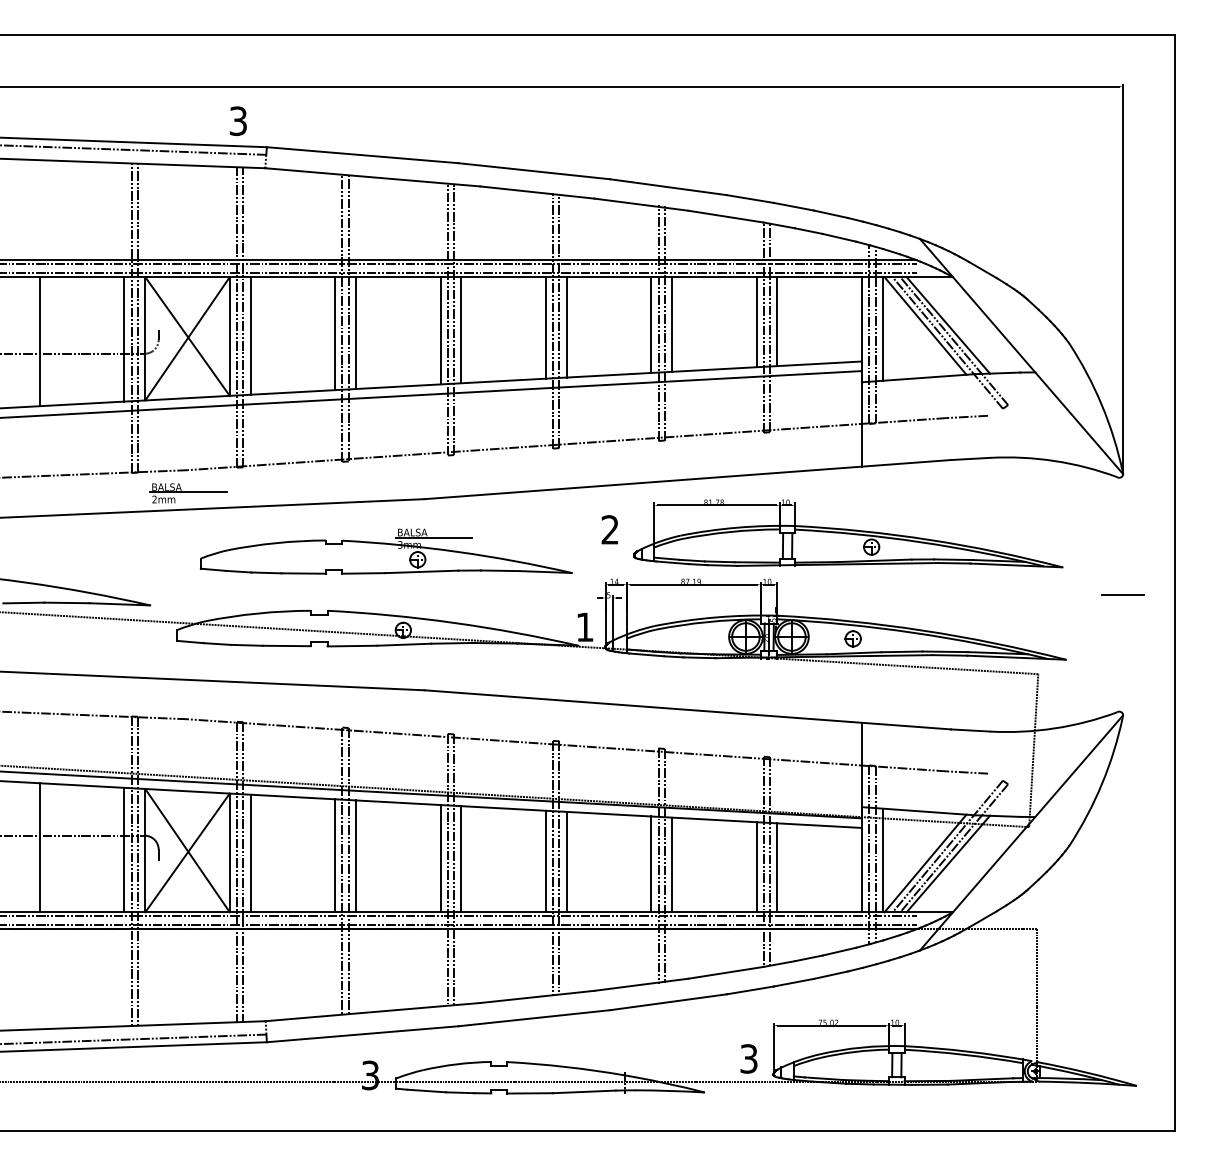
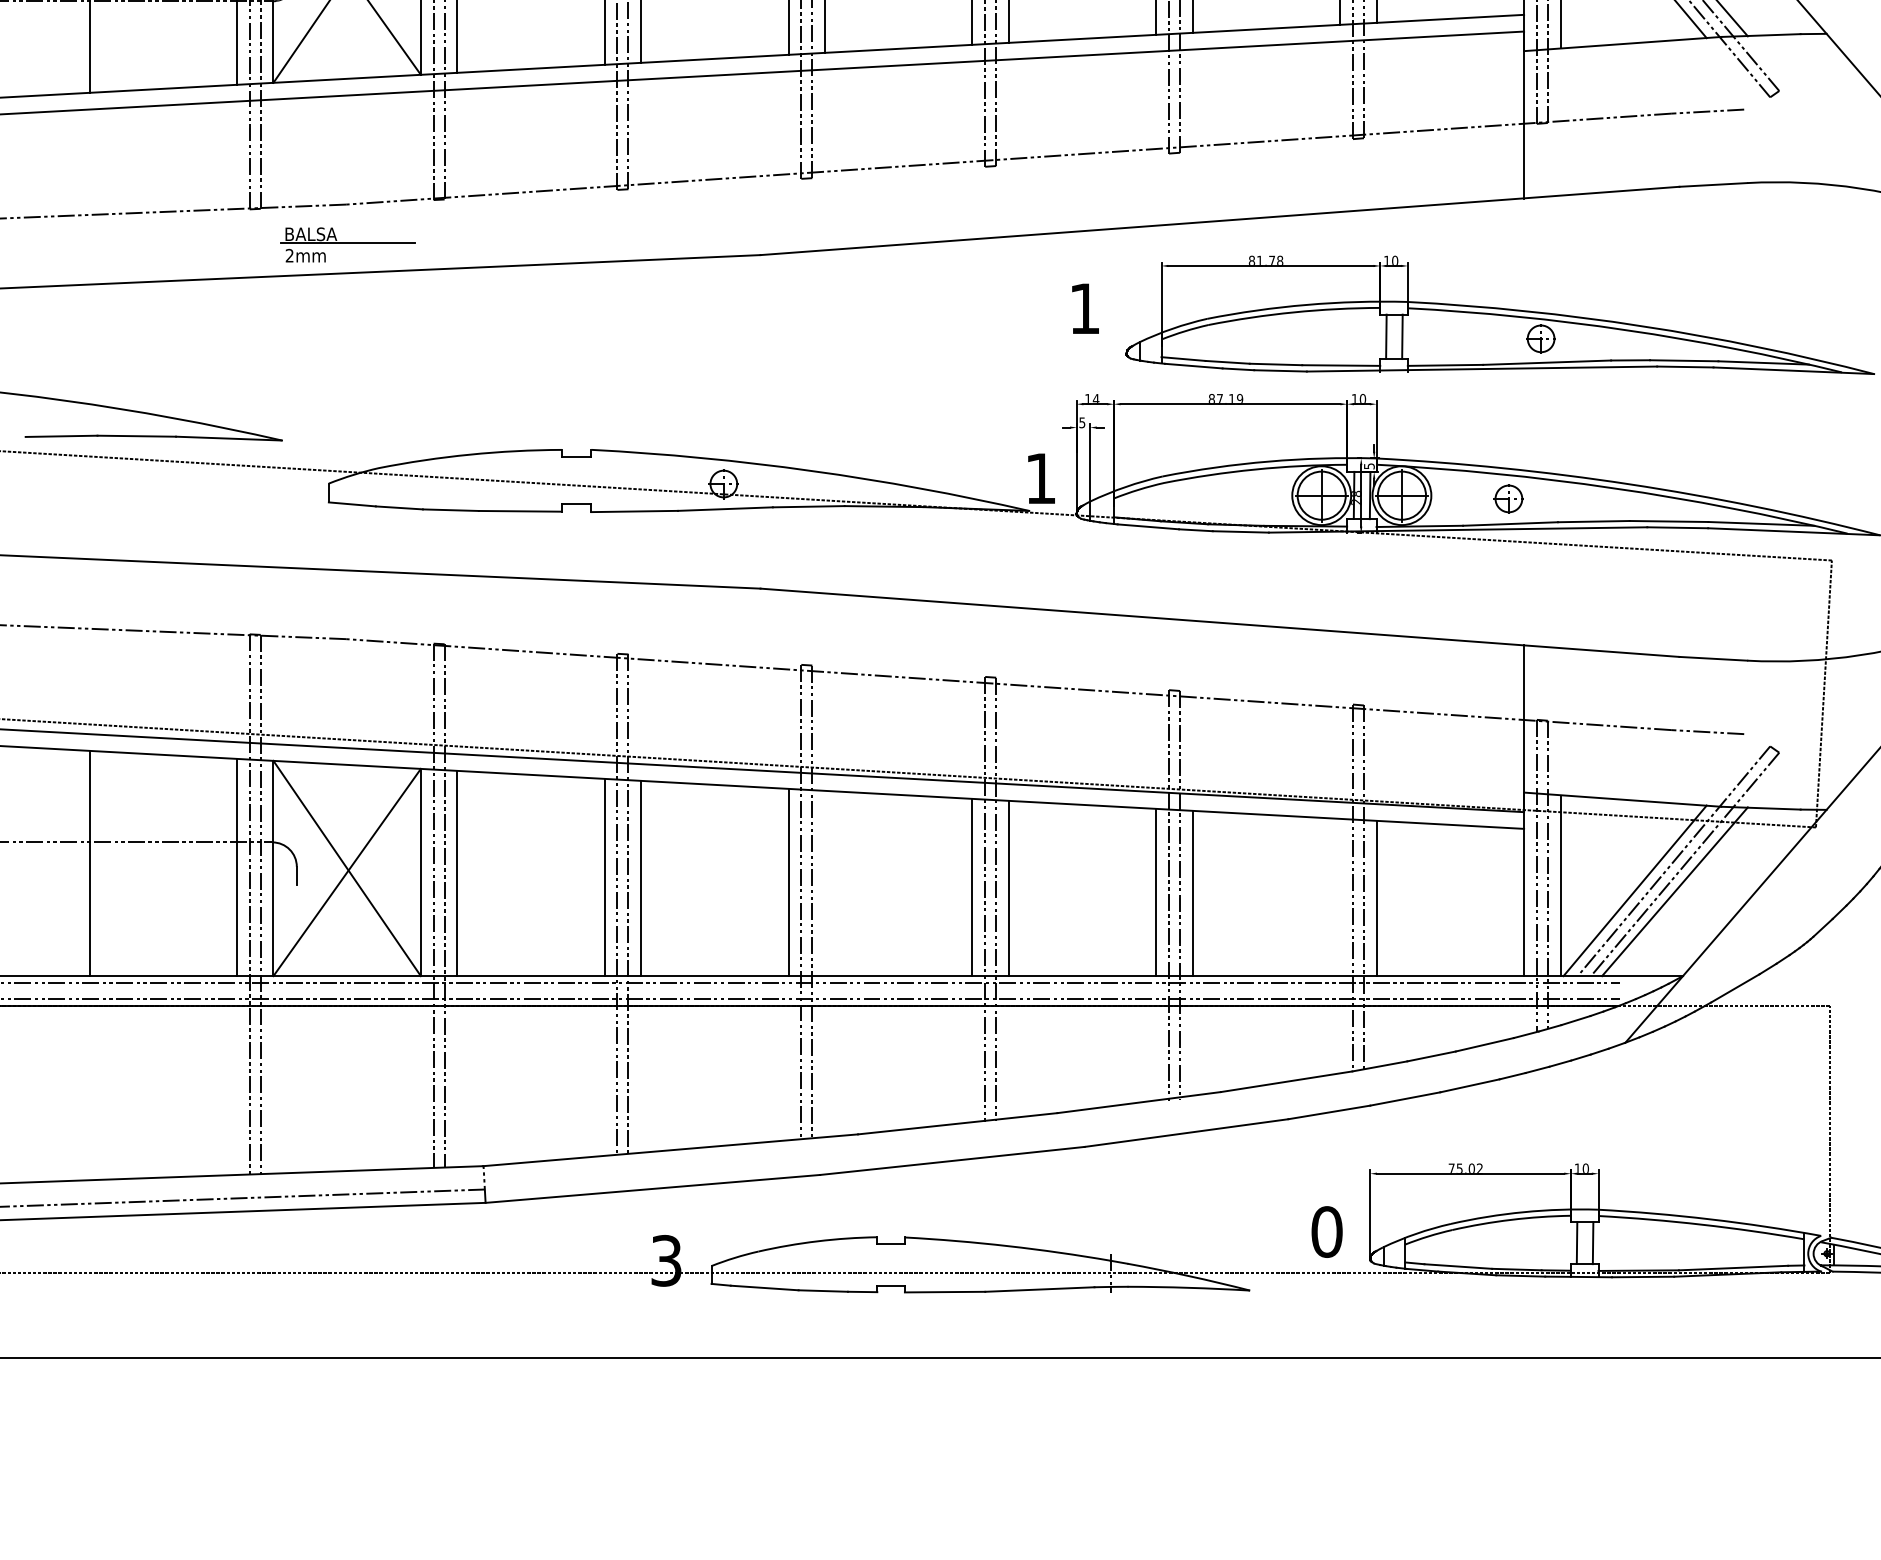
text: (609, 529) -> (1083, 308), 2 -> 1
part: (386, 551) -> (694, 346), removed
line: (461, 859) -> (825, 883), removed
line: (756, 867) -> (1340, 897), removed
text: (748, 1058) -> (1326, 1231), 3 -> 0

